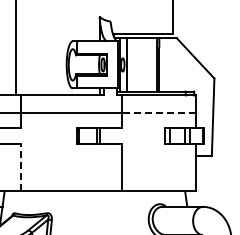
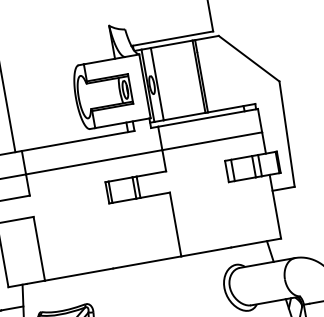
line: (158, 112) -> (211, 140), dashed -> solid
line: (21, 167) -> (39, 248), dashed -> solid

